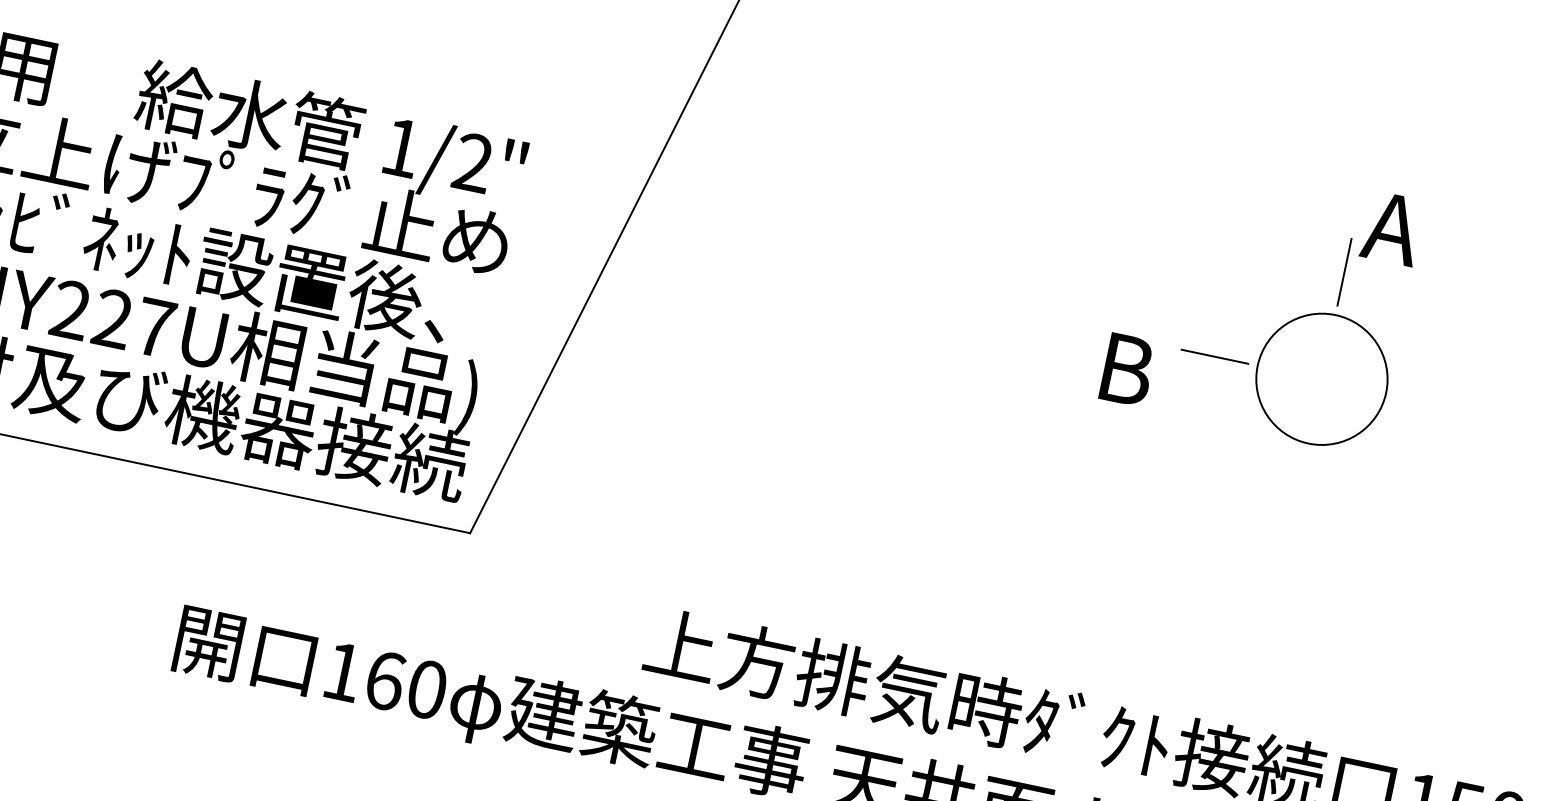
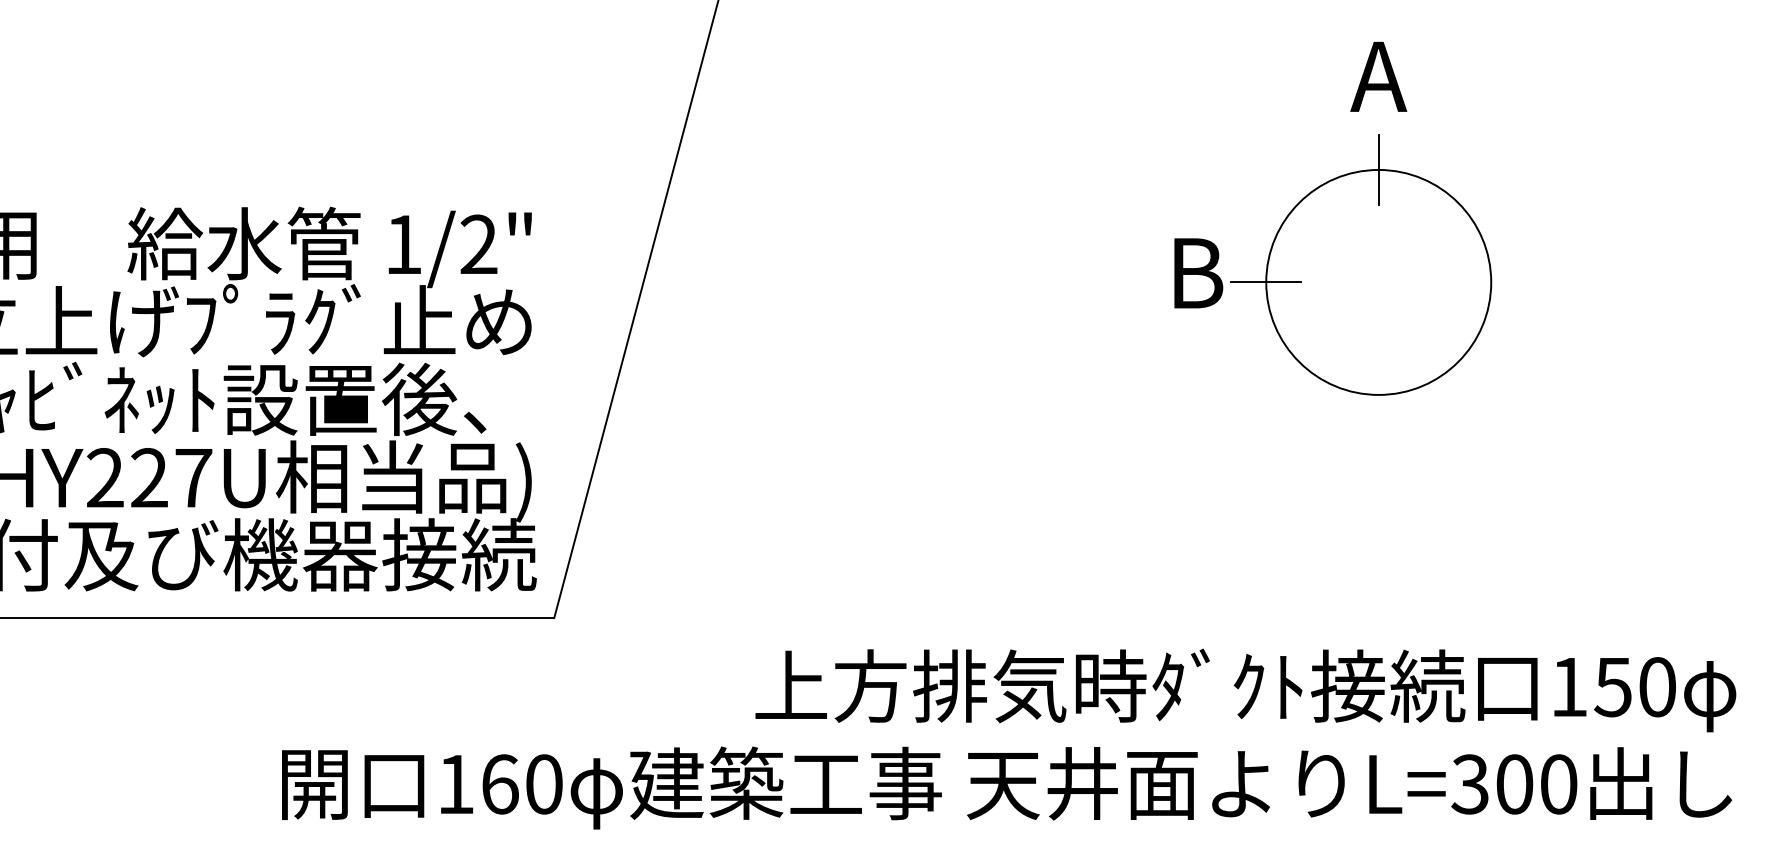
text: (1392, 228) -> (1378, 76), moved
text: (1127, 370) -> (1198, 273), moved
circle: (1321, 378) -> (1378, 281), size x1.67

